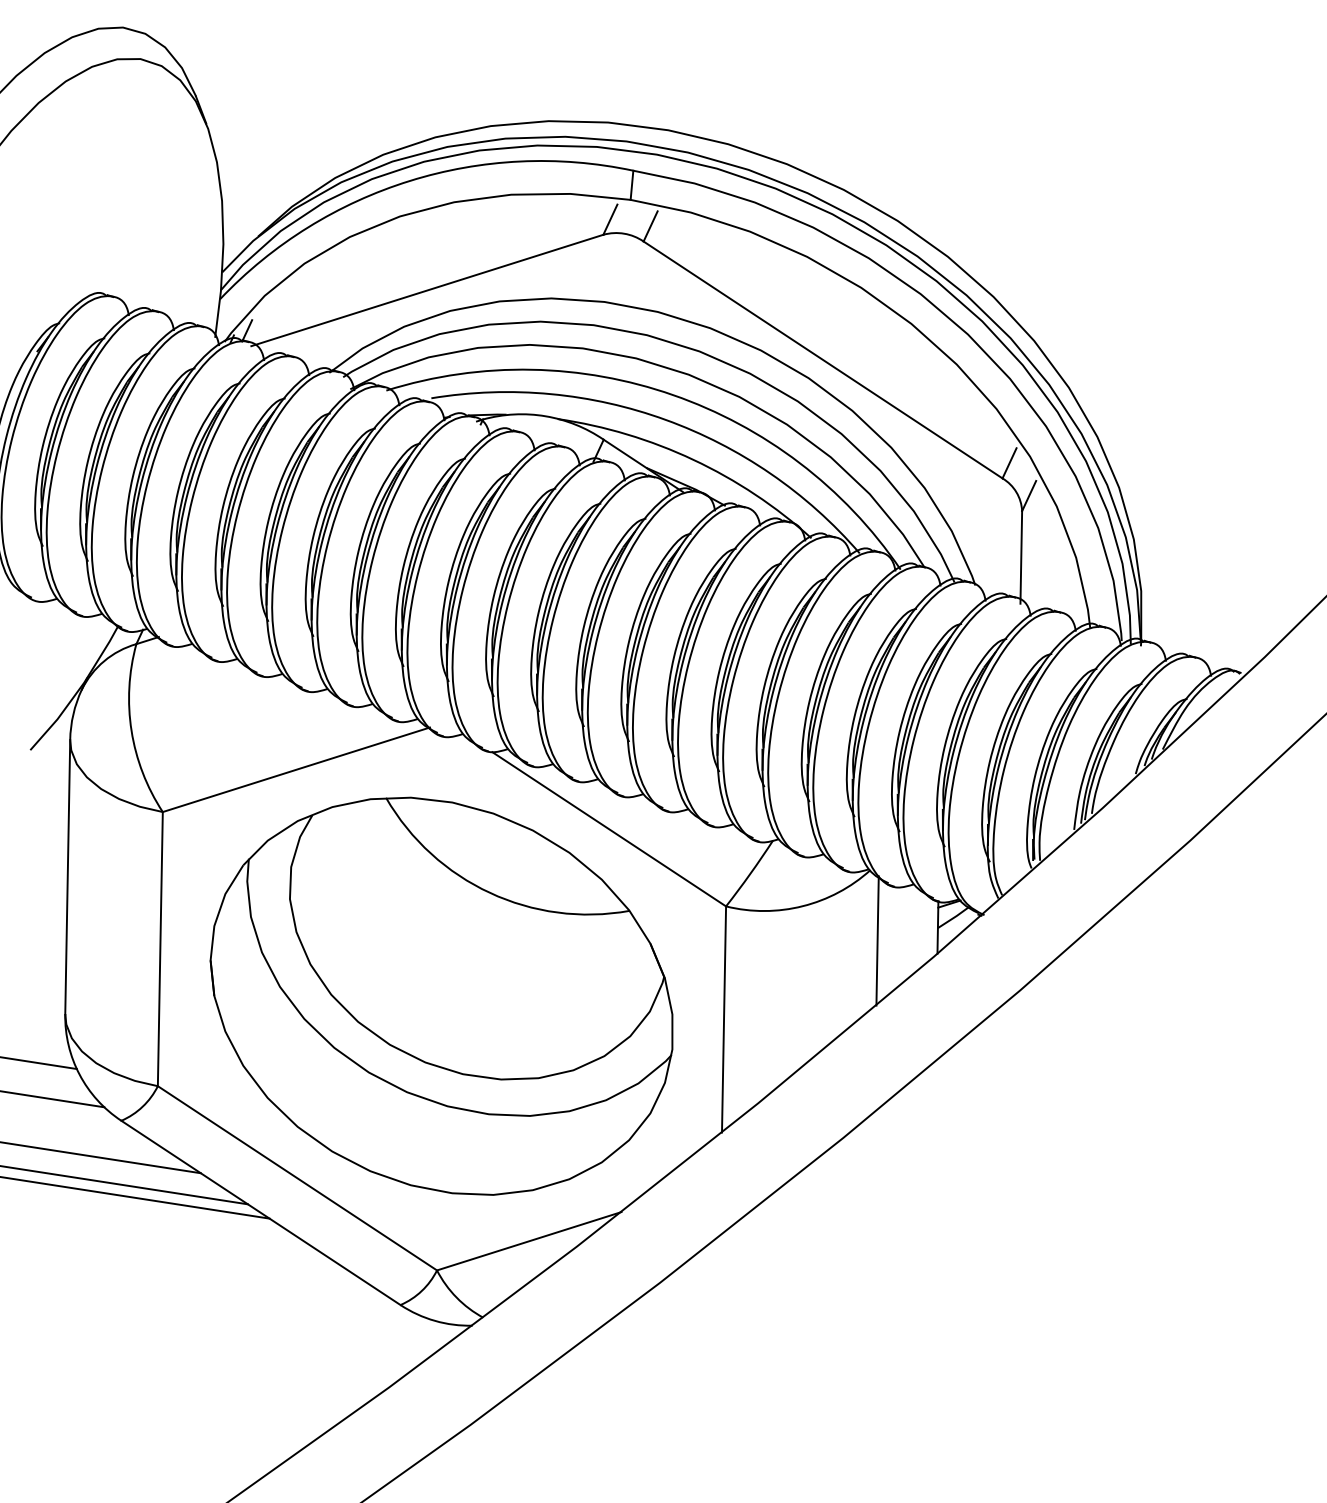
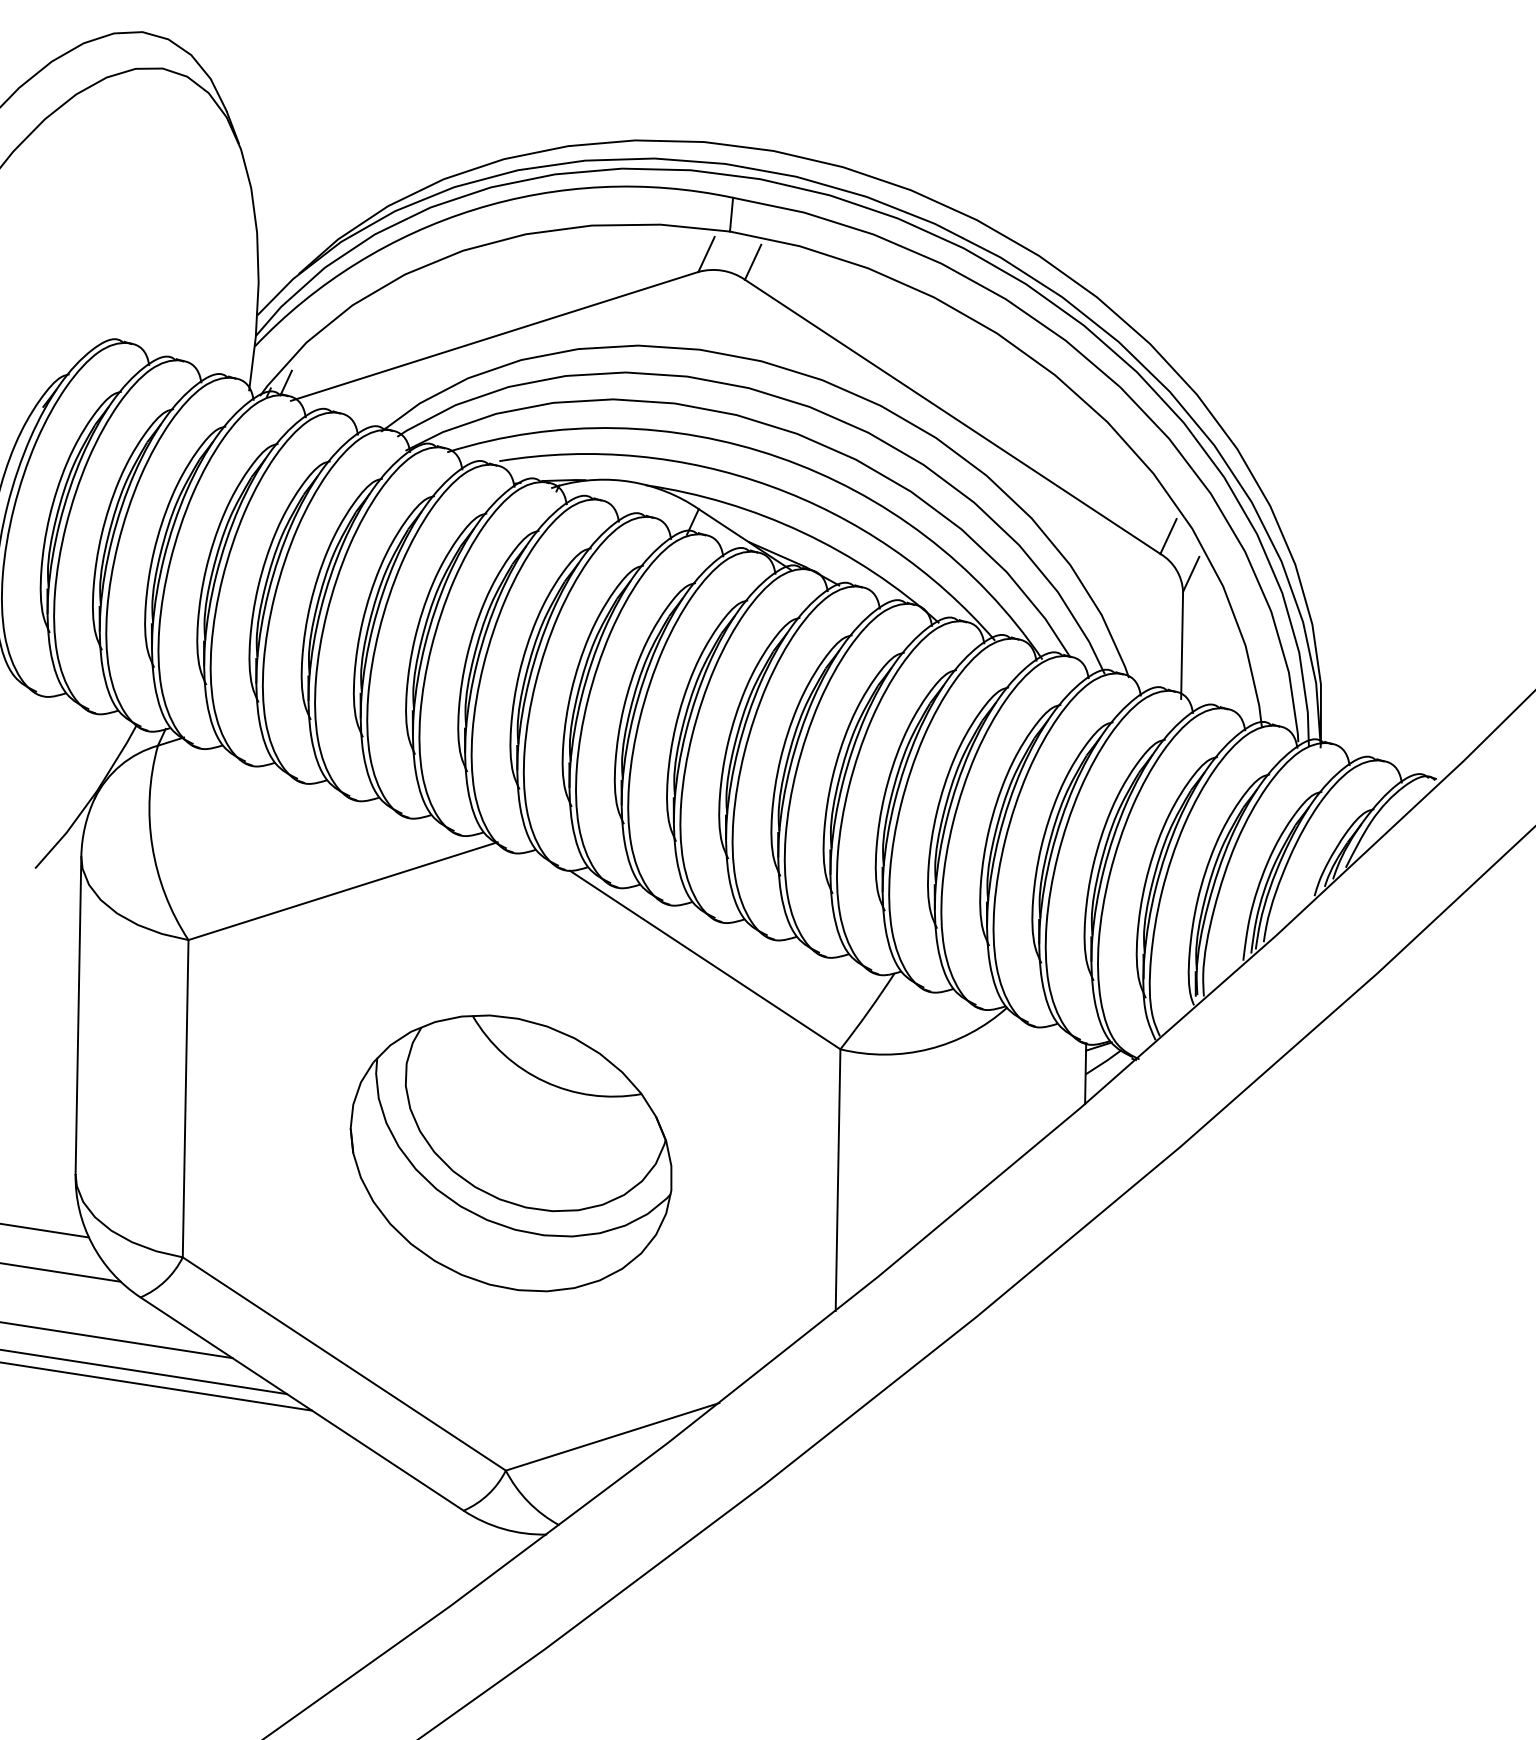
line: (877, 941) -> (1015, 1089), removed
part: (441, 996) -> (510, 1153), size x0.6

